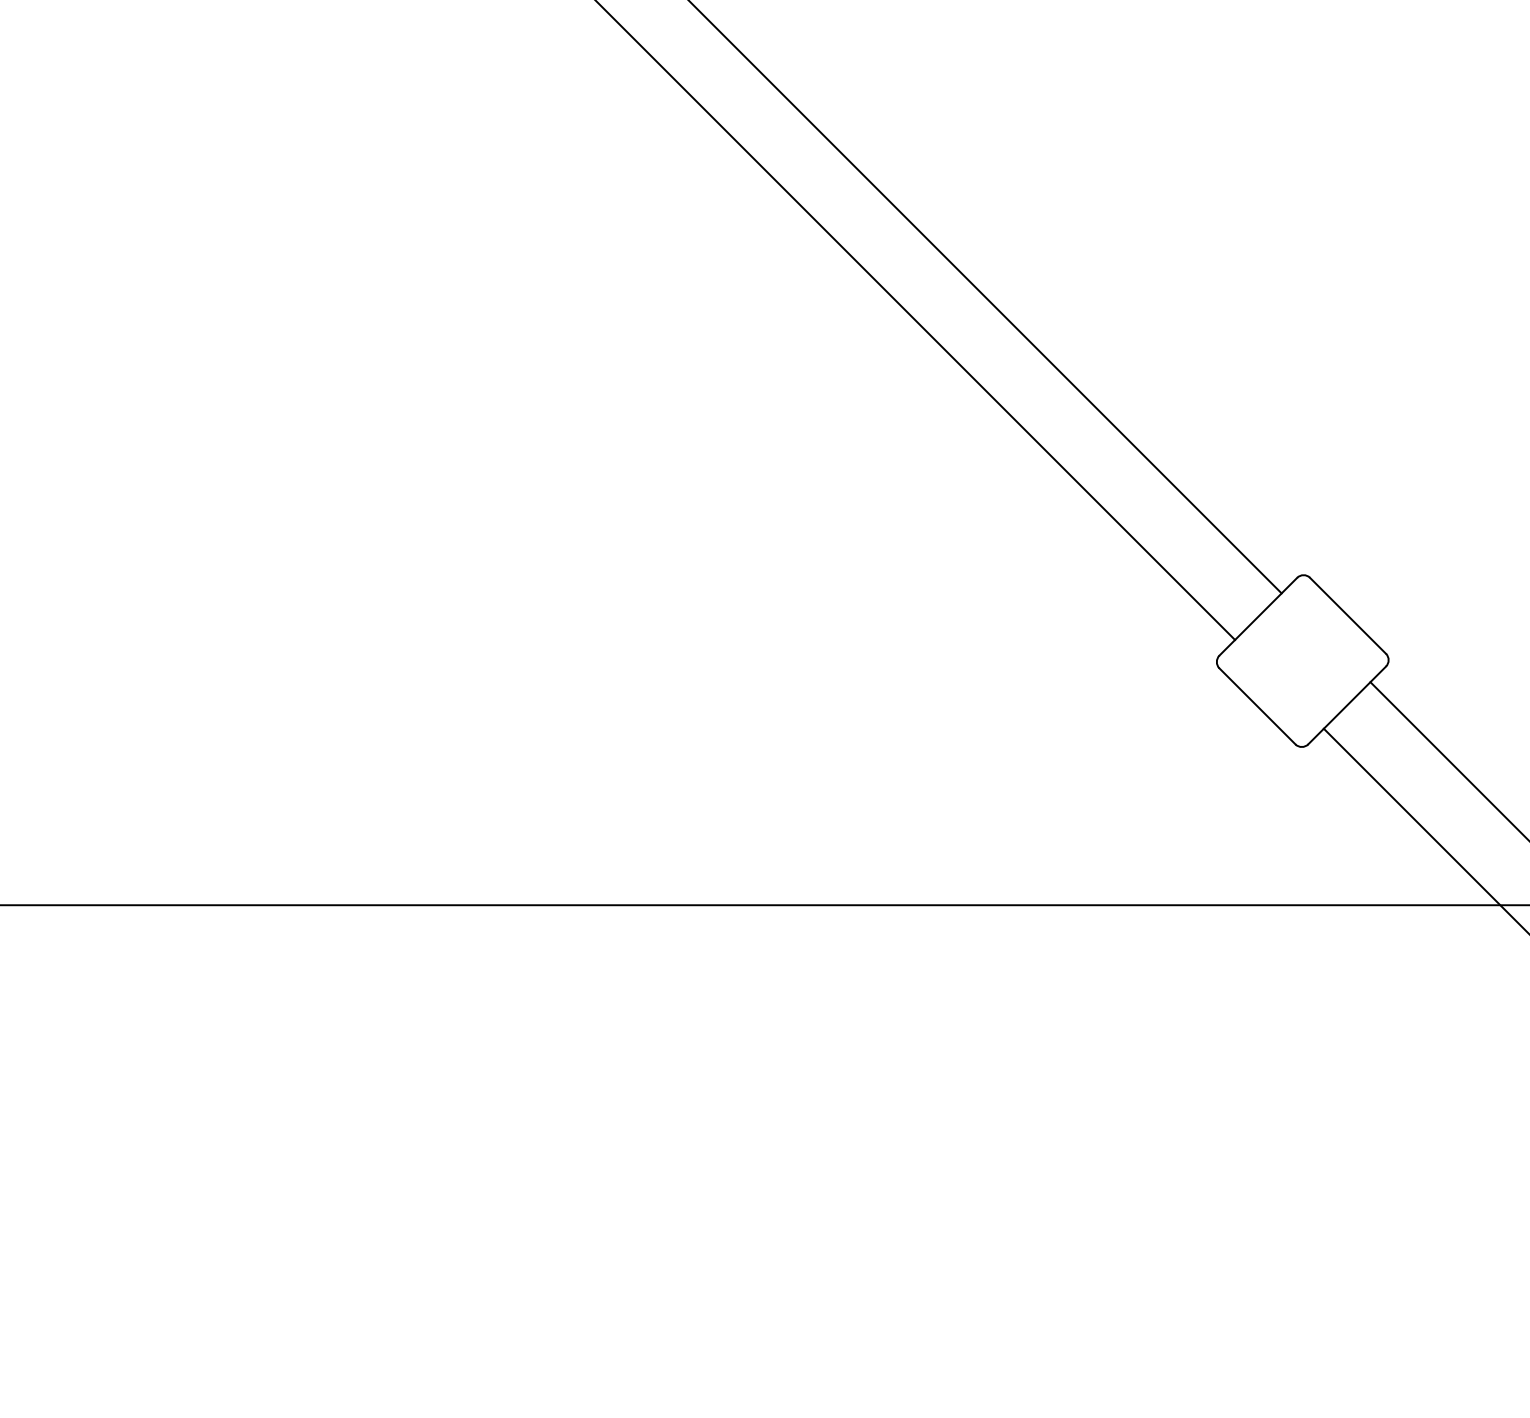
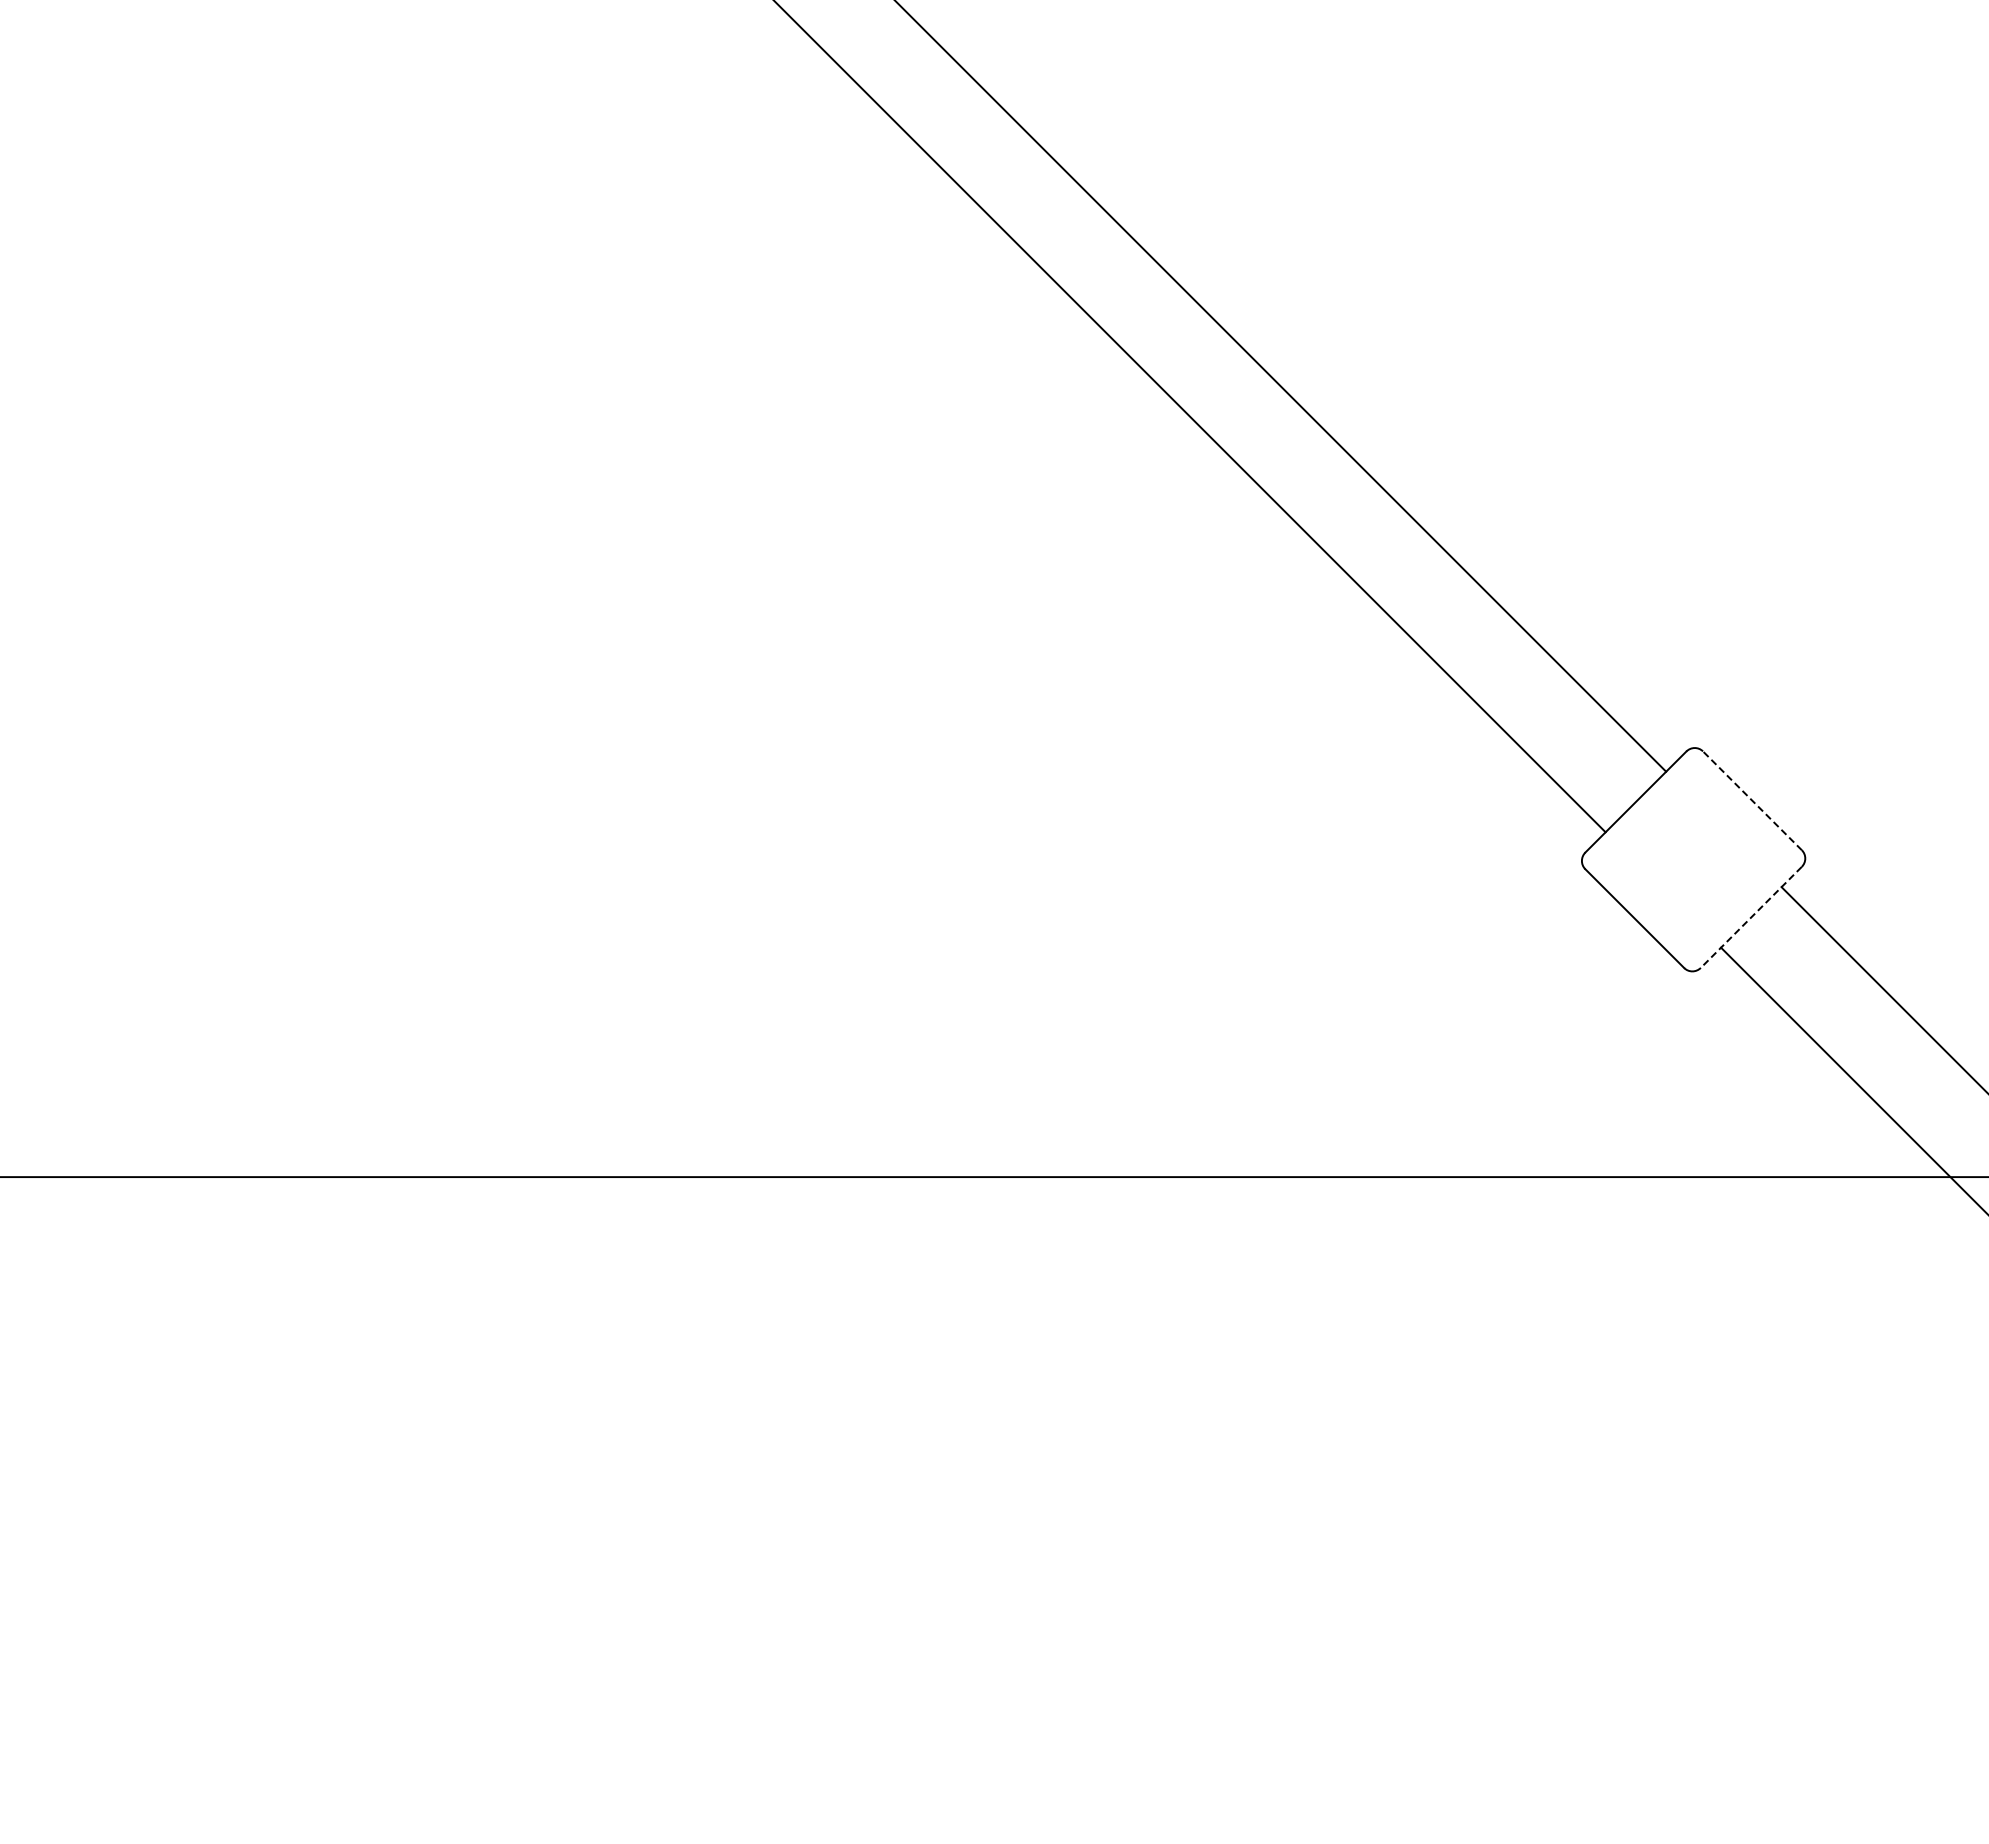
line: (1348, 615) -> (1752, 800), solid -> dashed
line: (1346, 705) -> (1750, 917), solid -> dashed

